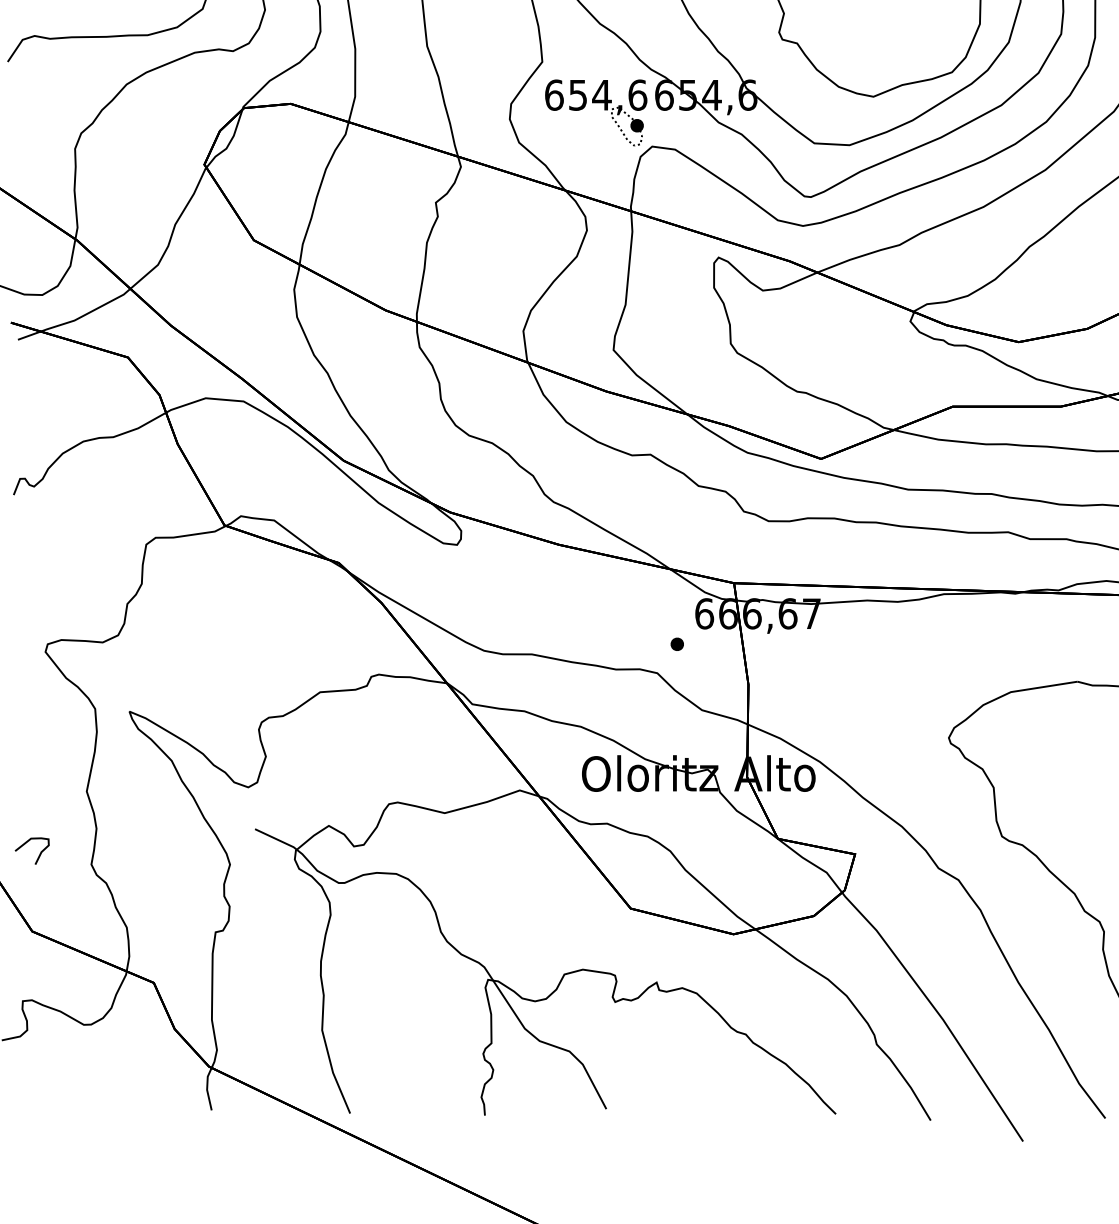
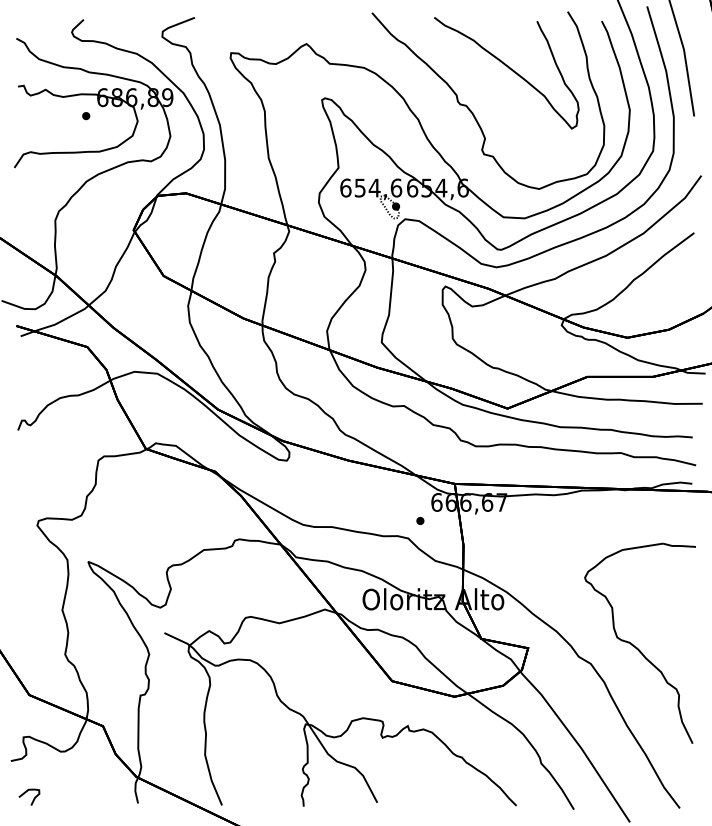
curve: (39, 853) -> (33, 798), moved

